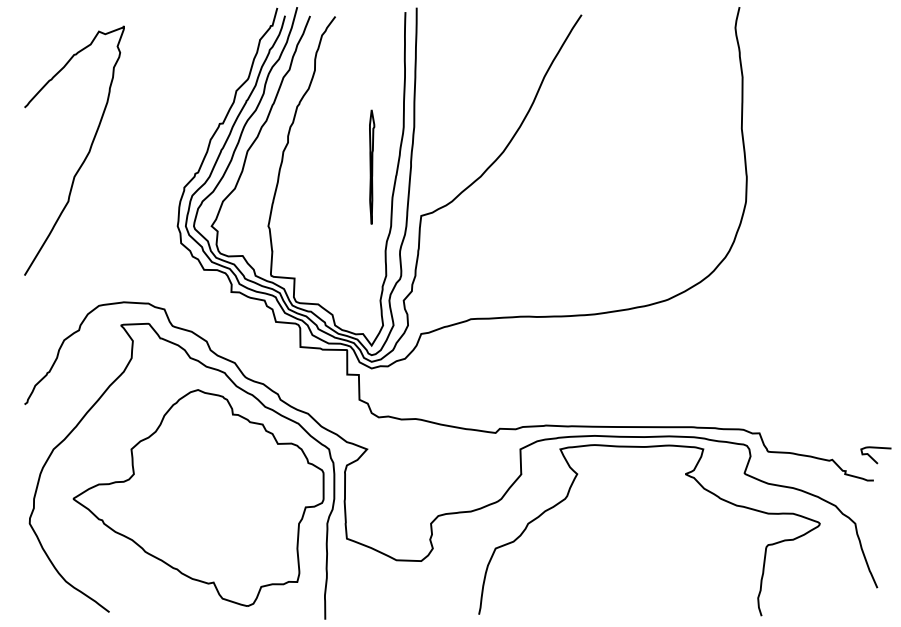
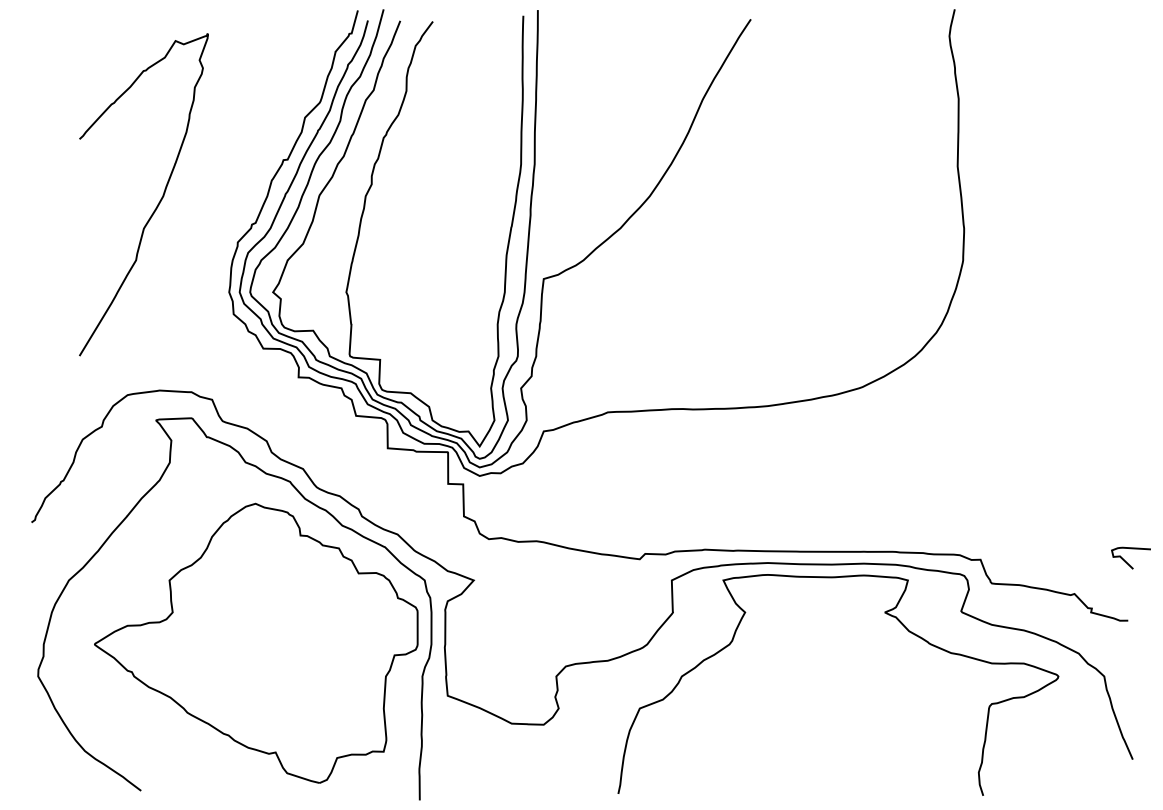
curve: (85, 156) -> (158, 202), moved
part: (371, 166) -> (479, 215), removed
curve: (872, 457) -> (1126, 561), moved

